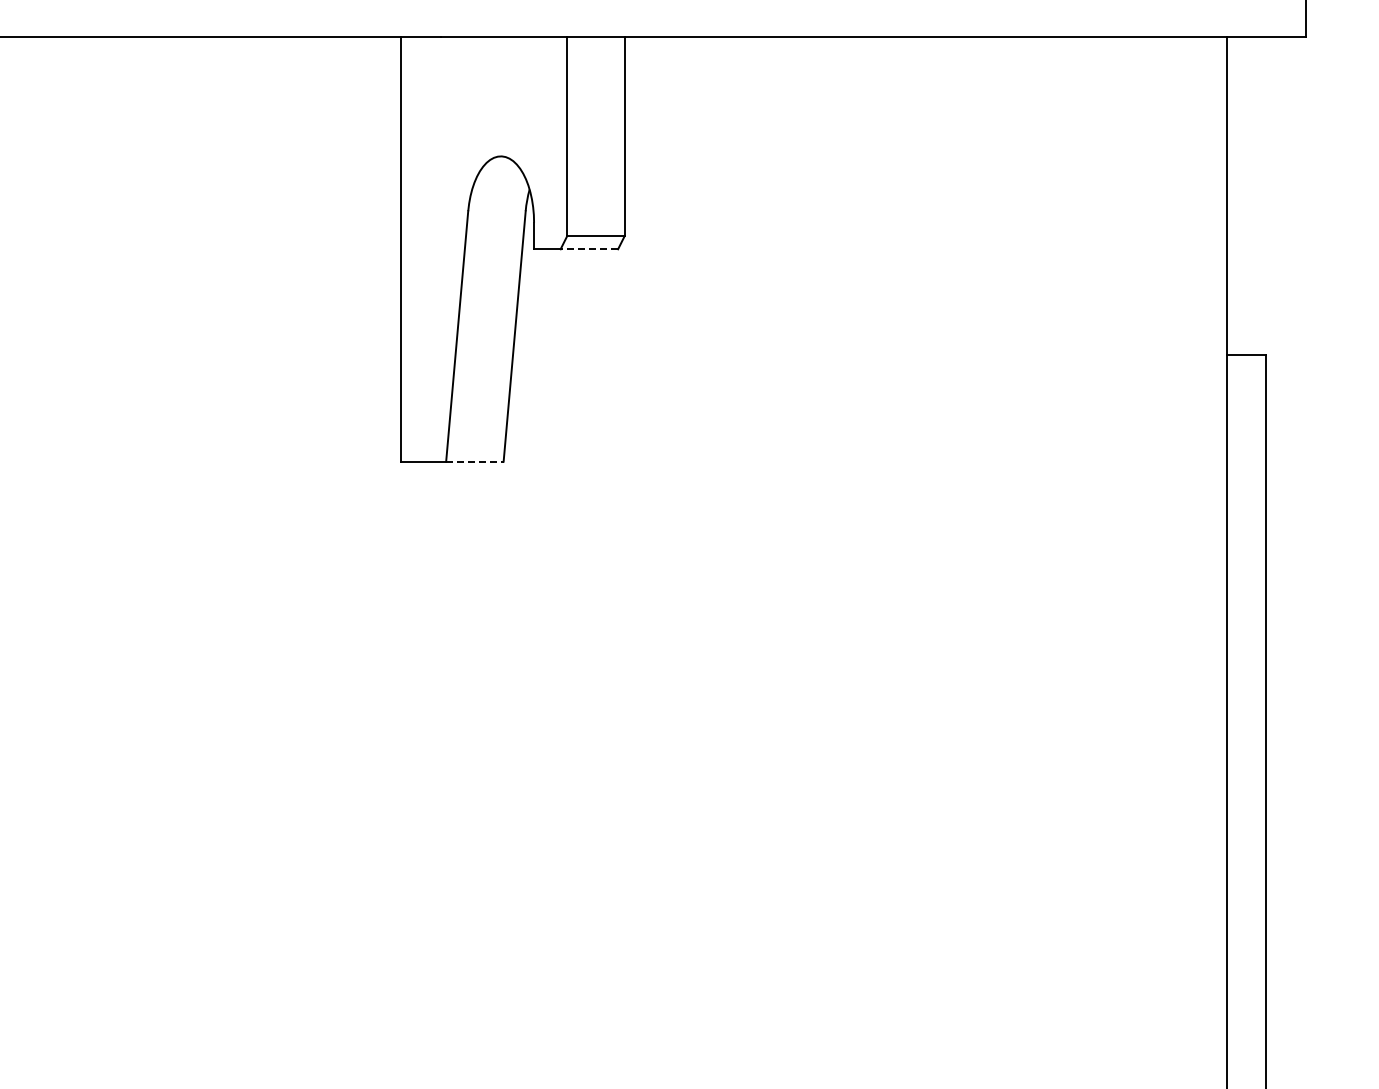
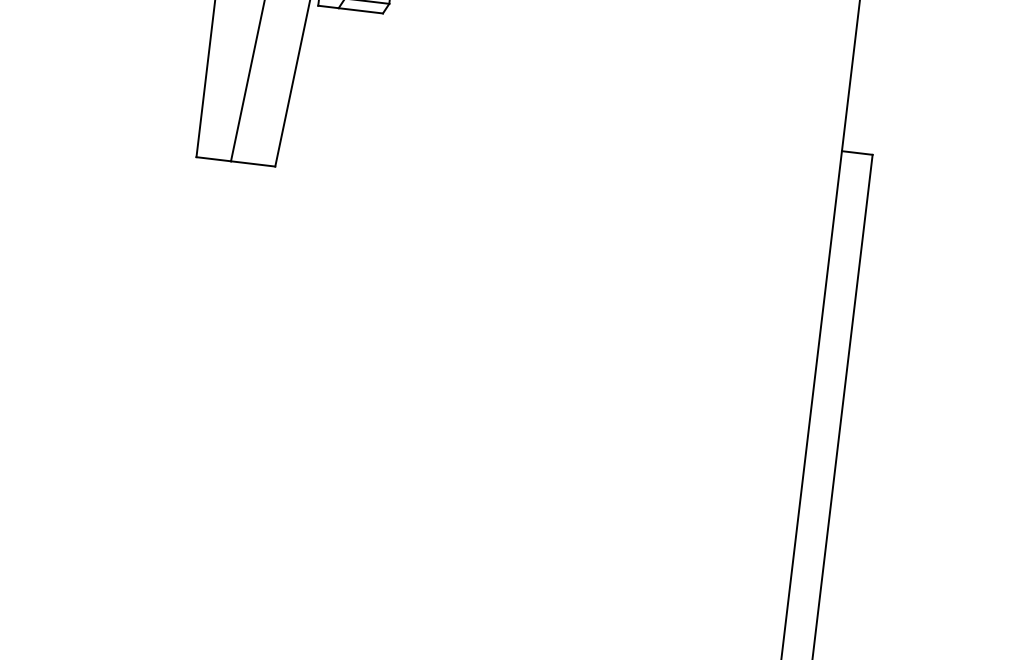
line: (589, 249) -> (360, 11), dashed -> solid
line: (474, 461) -> (252, 163), dashed -> solid

